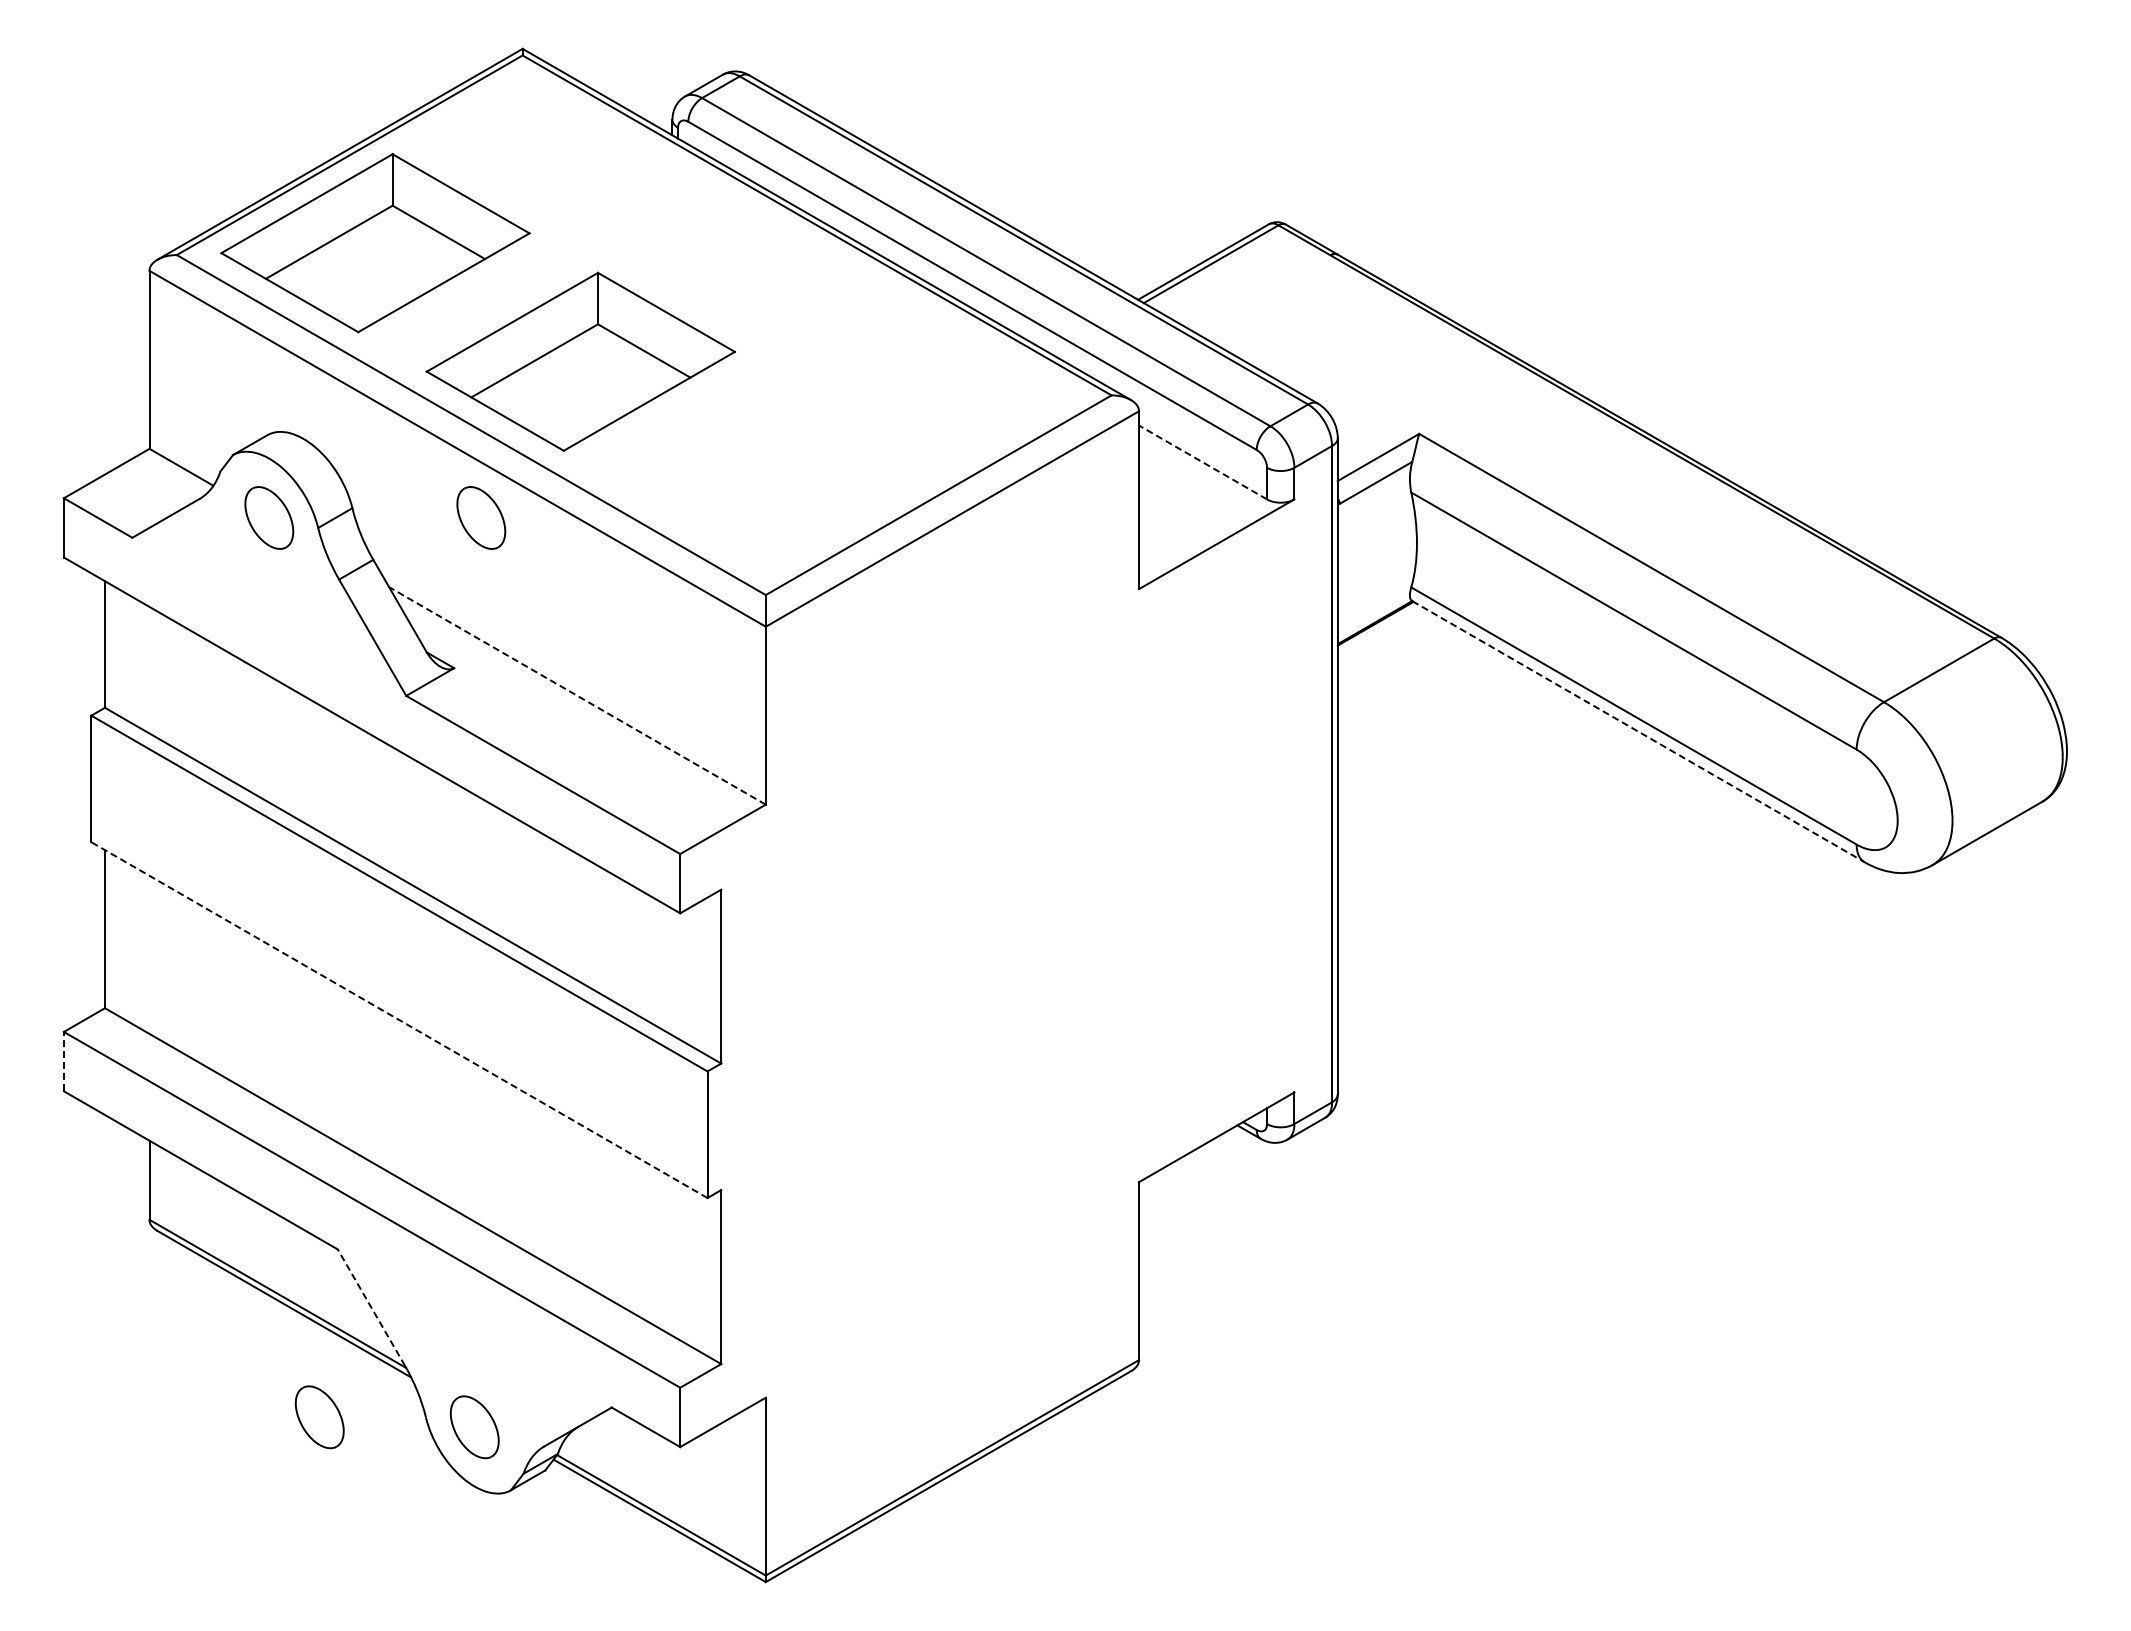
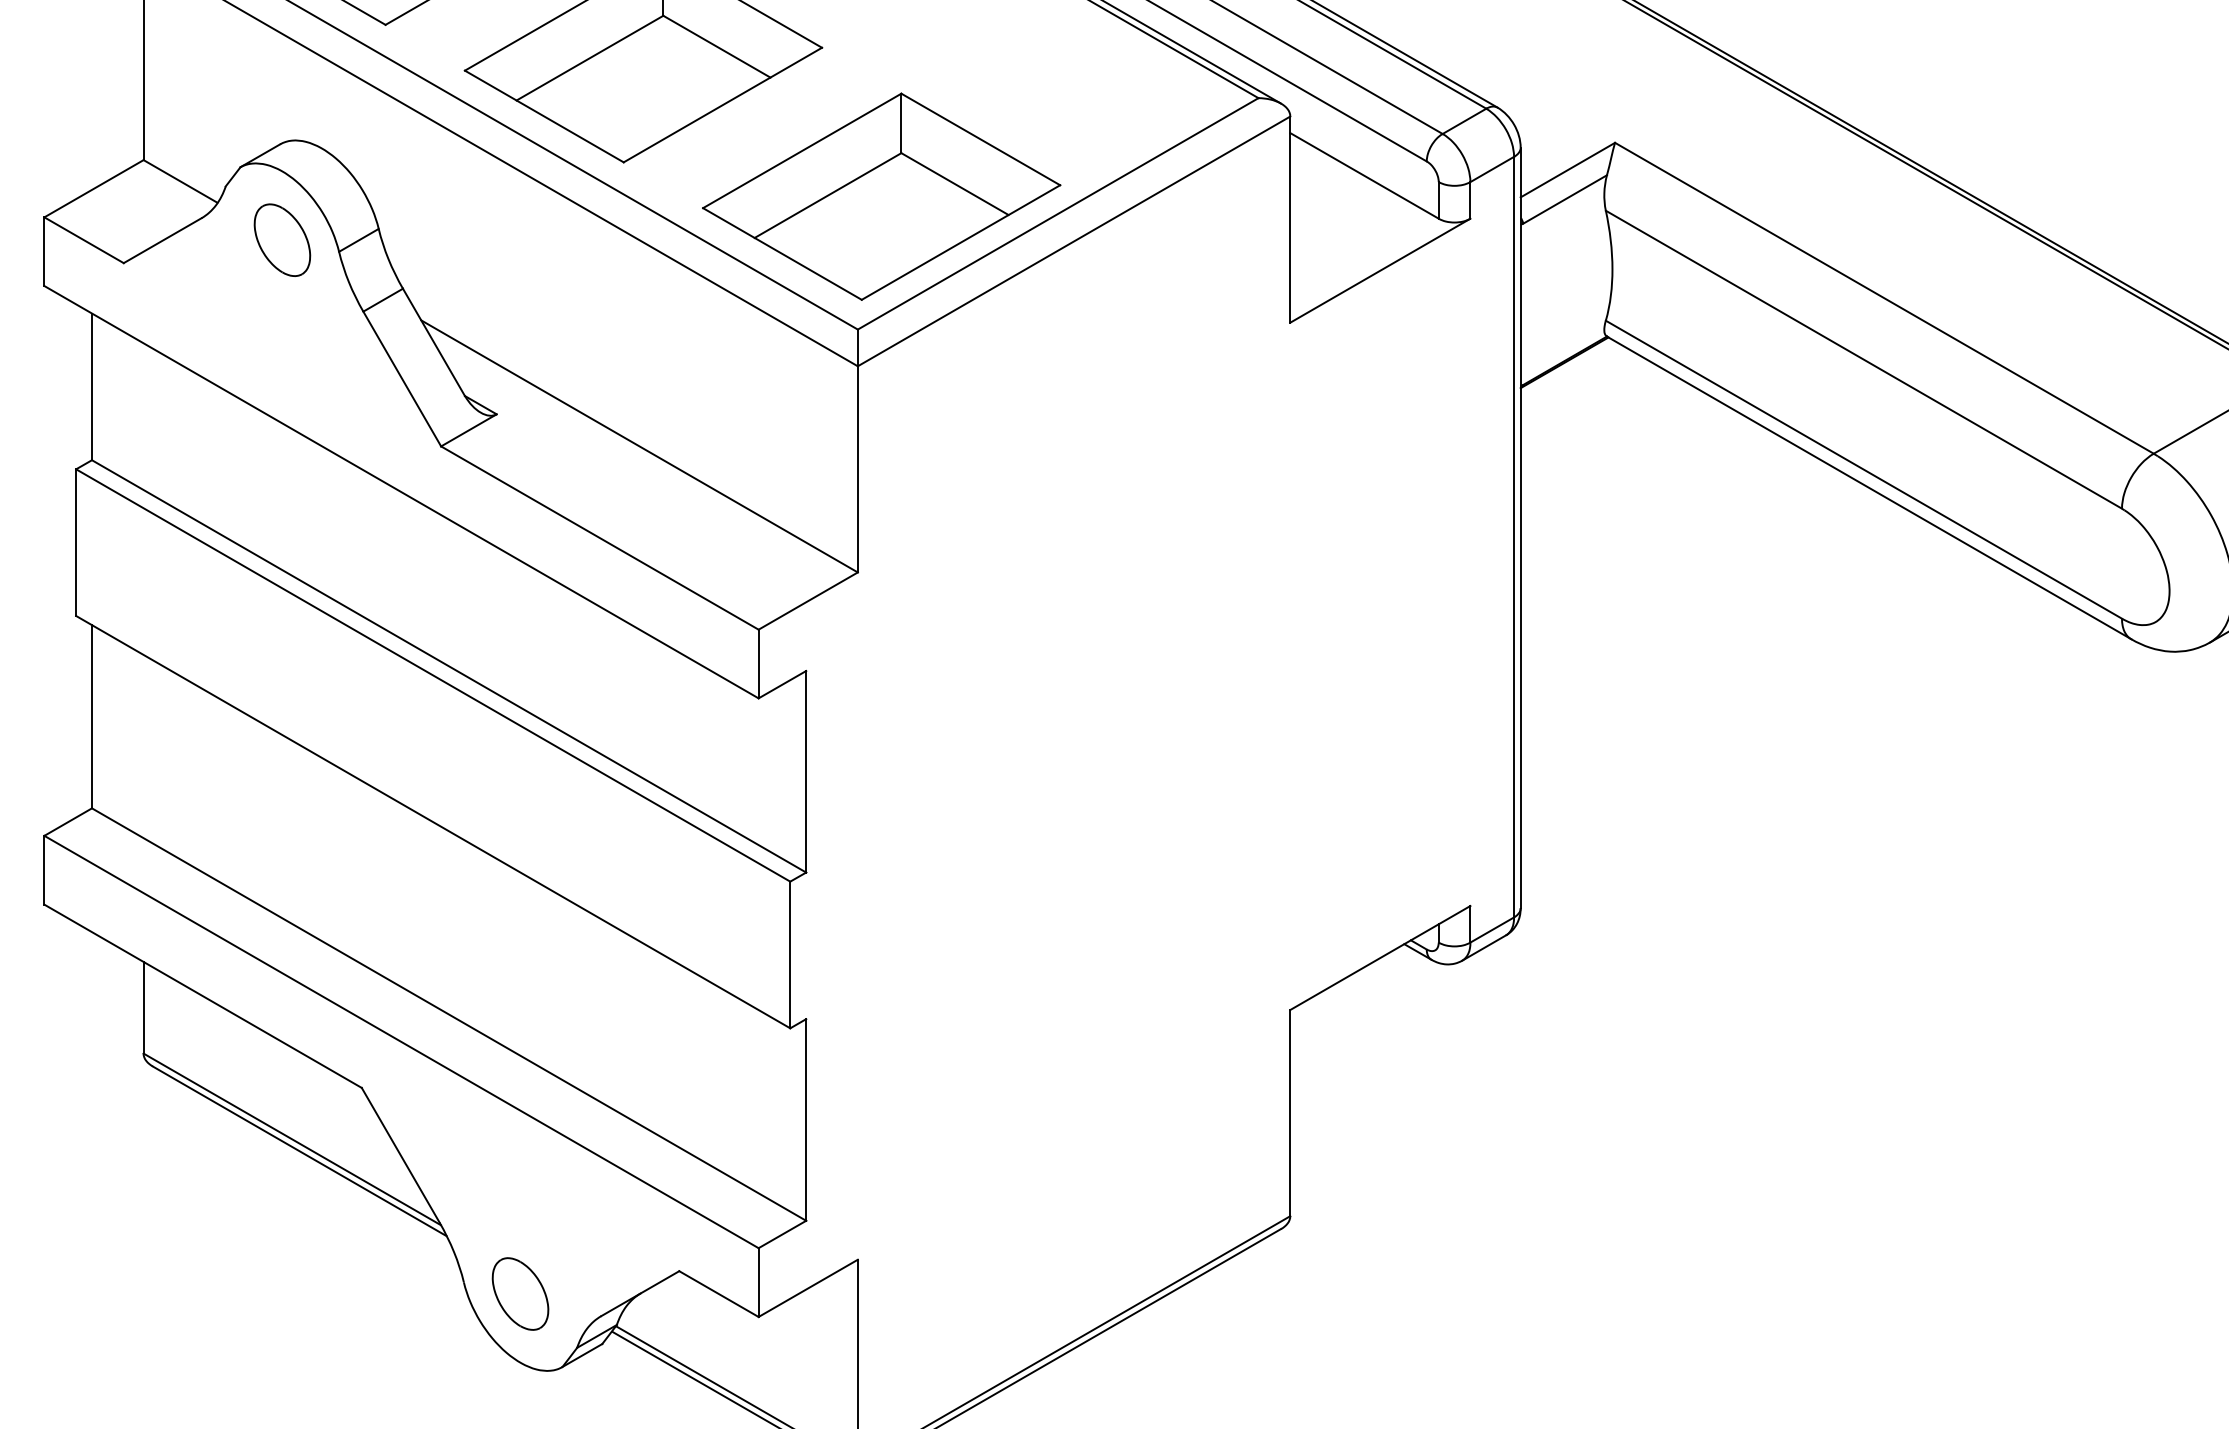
line: (1203, 462) -> (1365, 175), dashed -> solid
part: (786, 480) -> (881, 196), added
part: (481, 517) -> (528, 239), removed
line: (577, 695) -> (639, 445), dashed -> solid
line: (1638, 731) -> (1869, 487), dashed -> solid
line: (399, 1020) -> (433, 822), dashed -> solid
line: (63, 1061) -> (43, 870), dashed -> solid
line: (371, 1307) -> (400, 1155), dashed -> solid
part: (319, 1417) -> (340, 1282), removed

